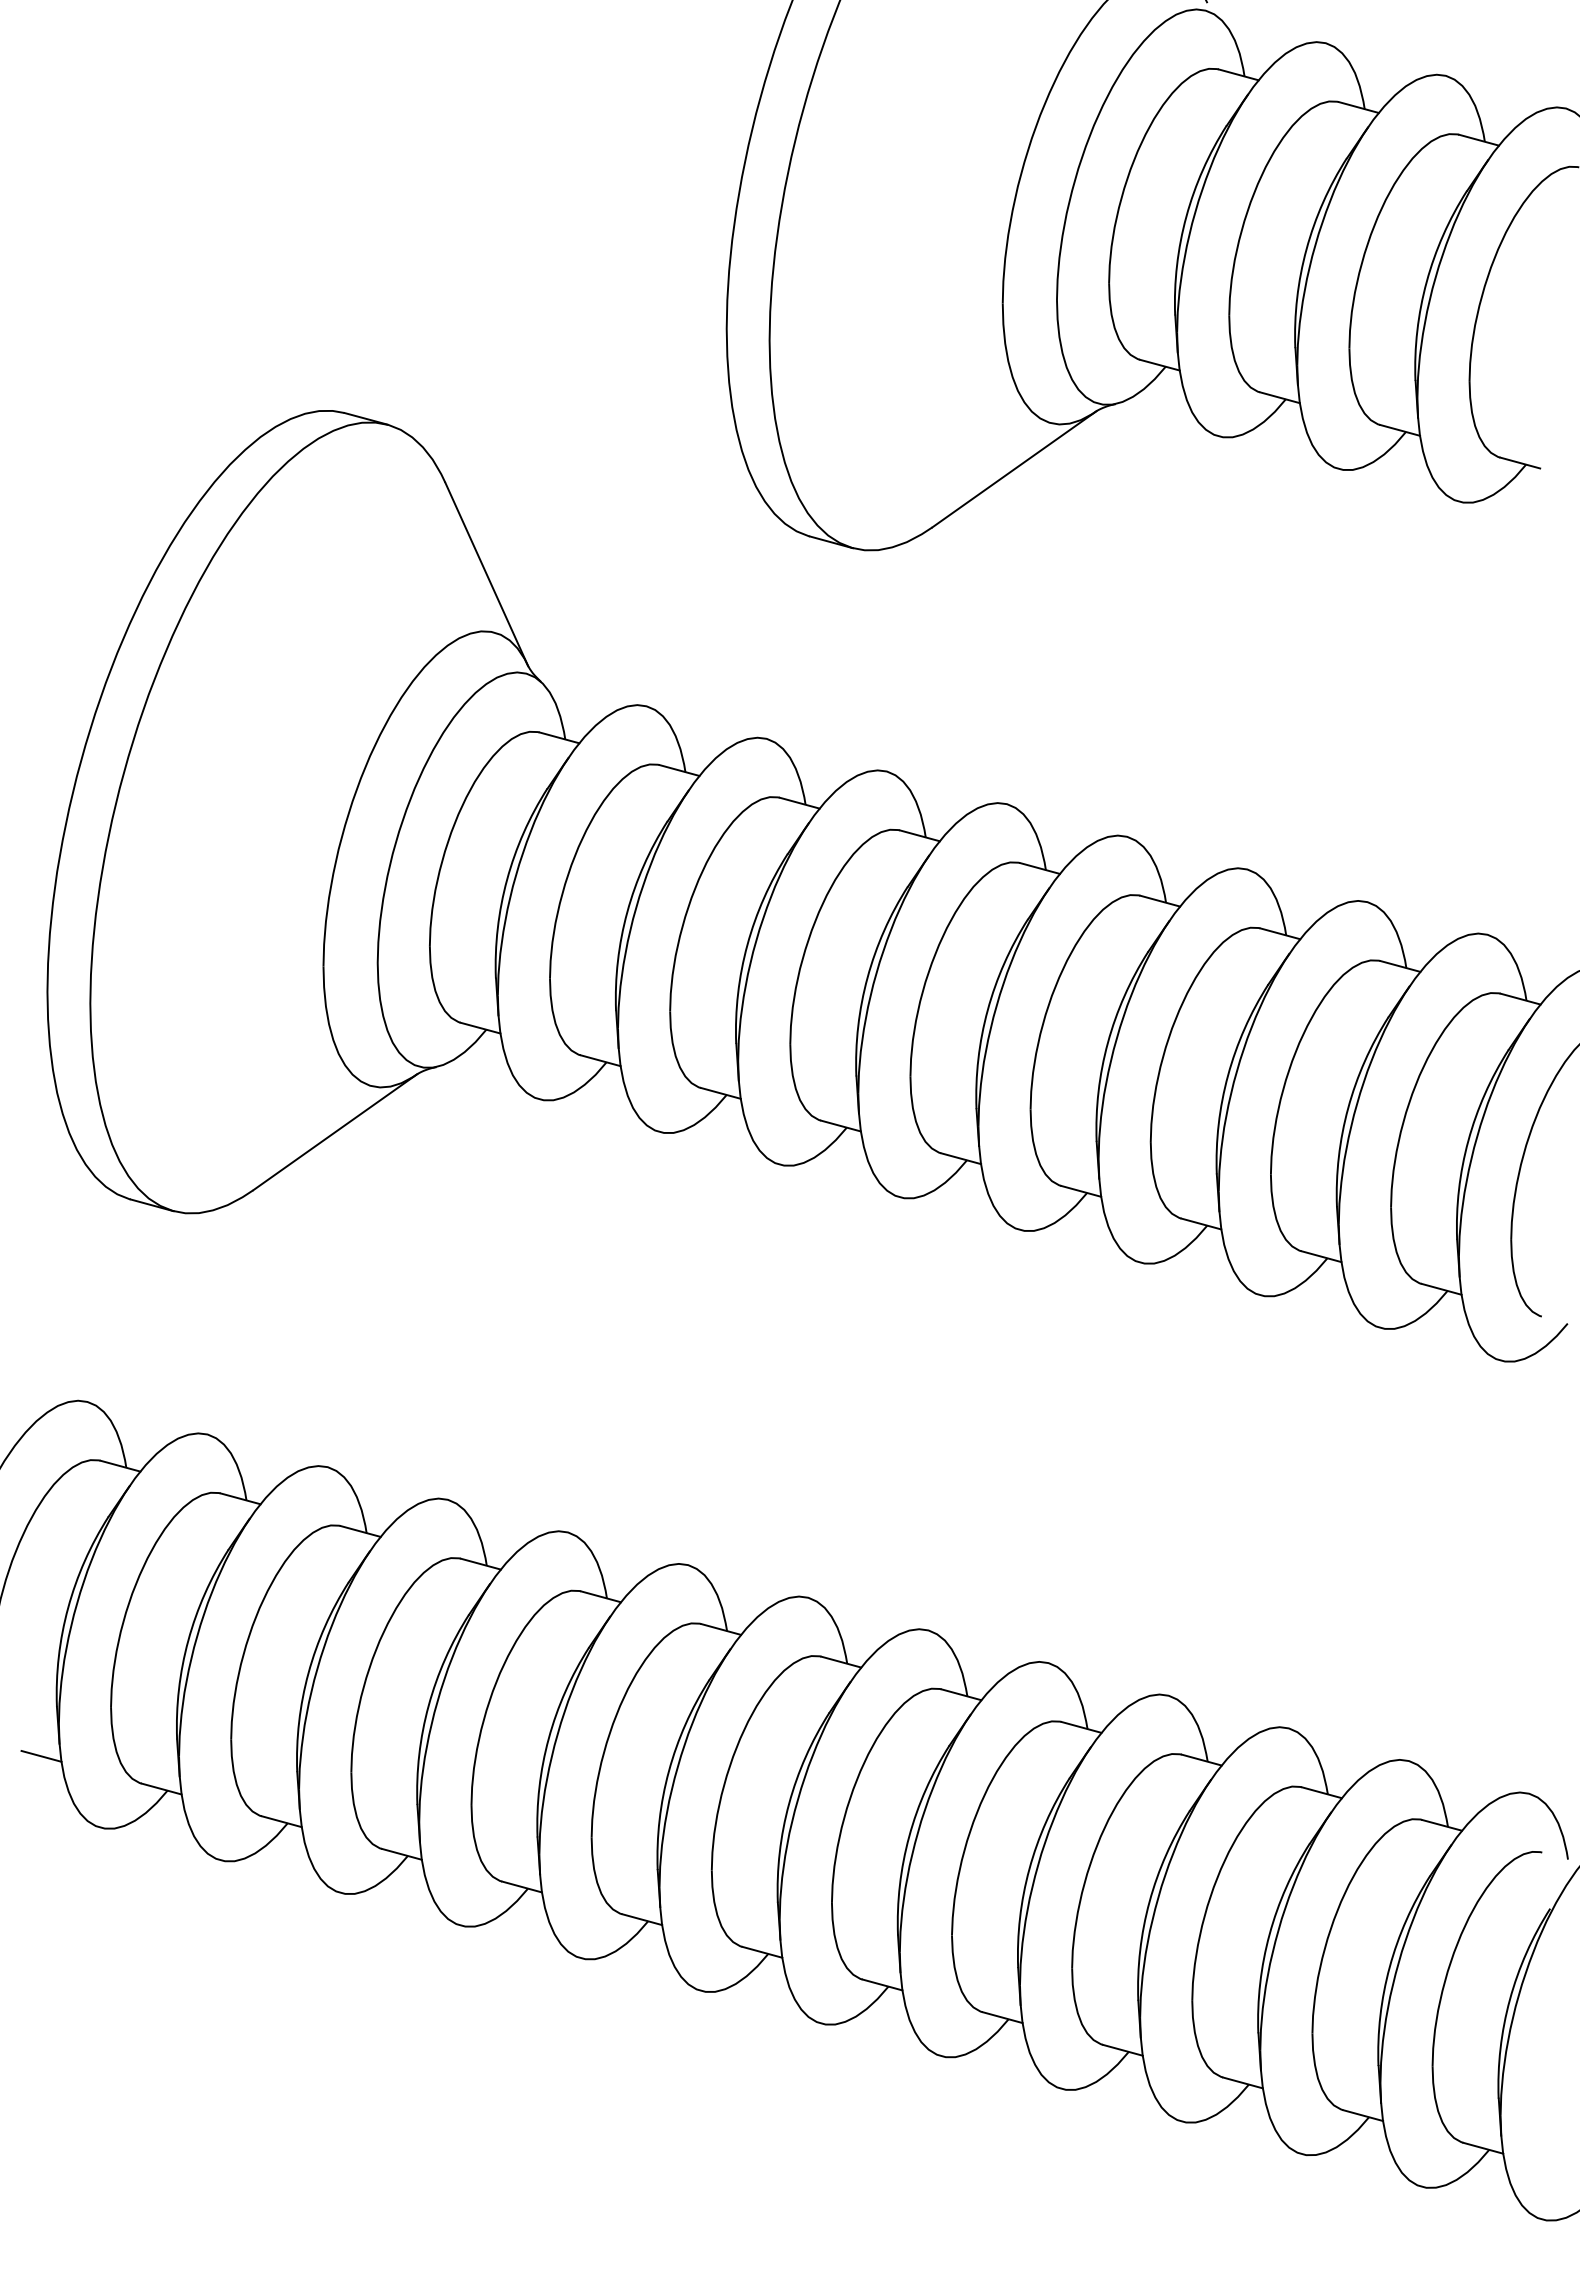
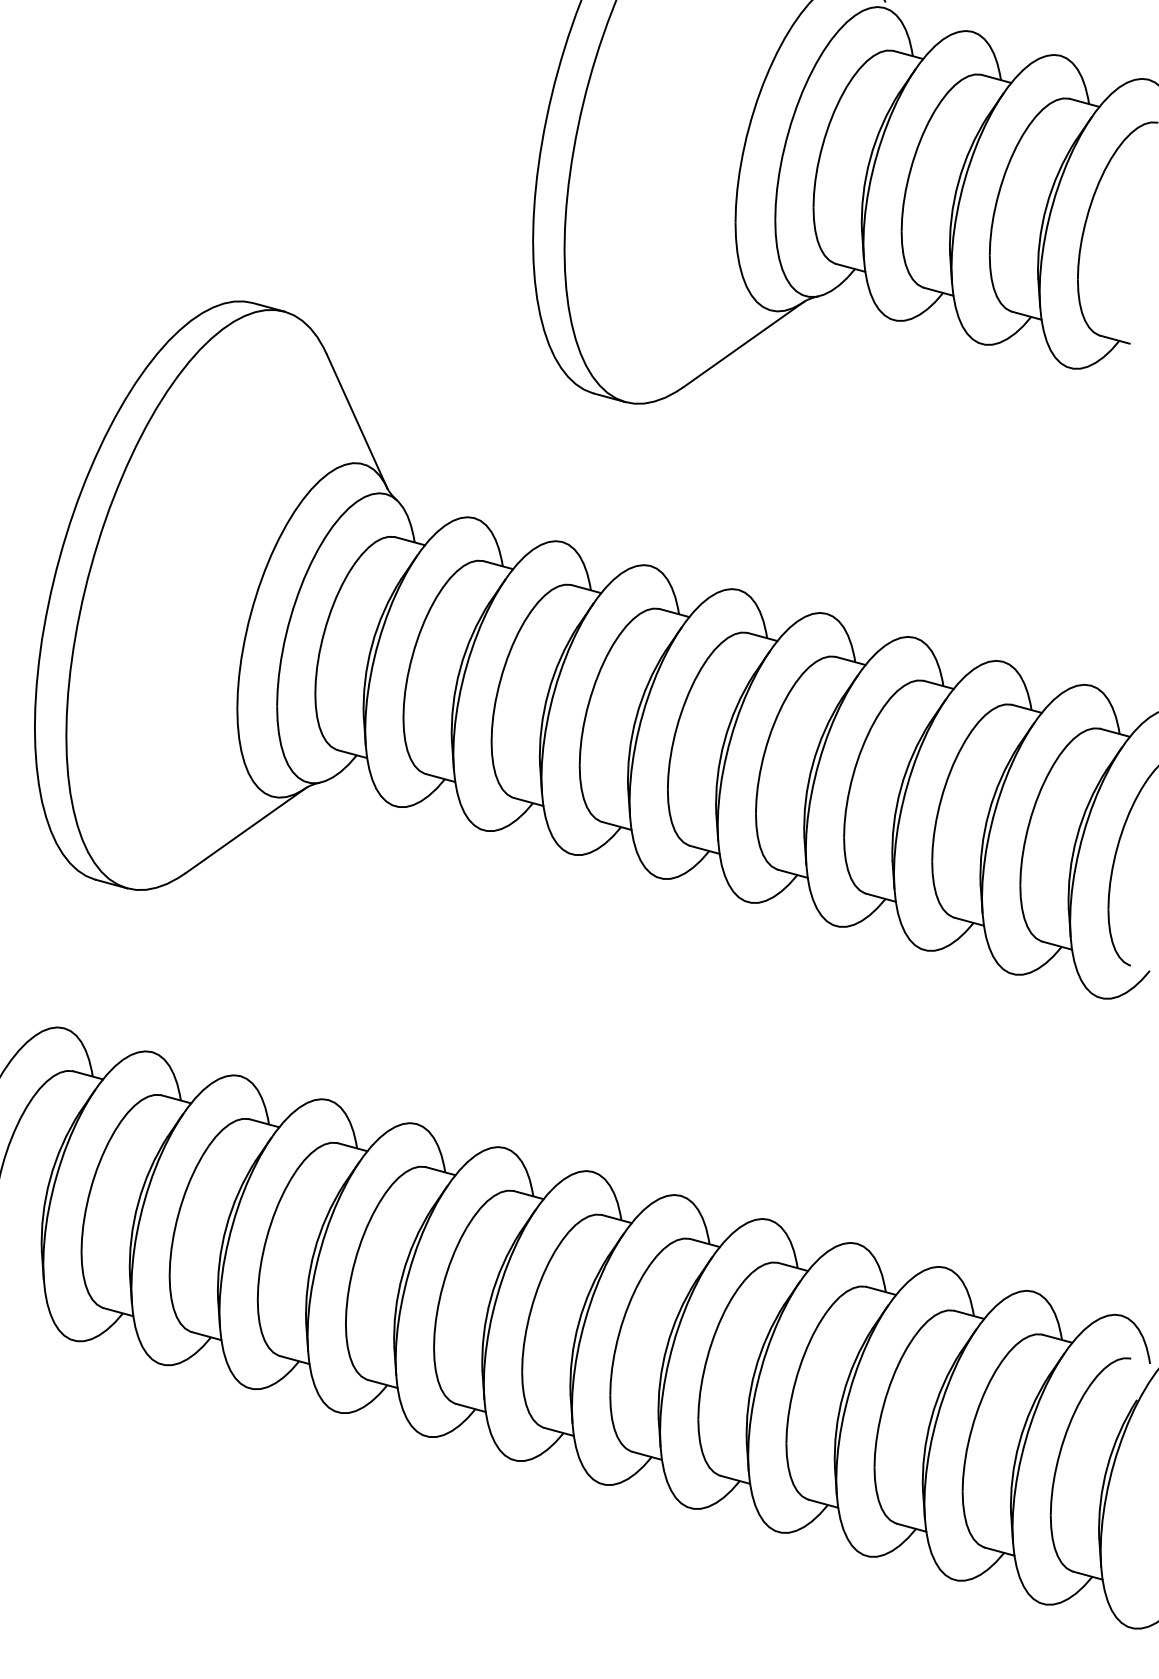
line: (41, 1756) -> (30, 1288), removed

